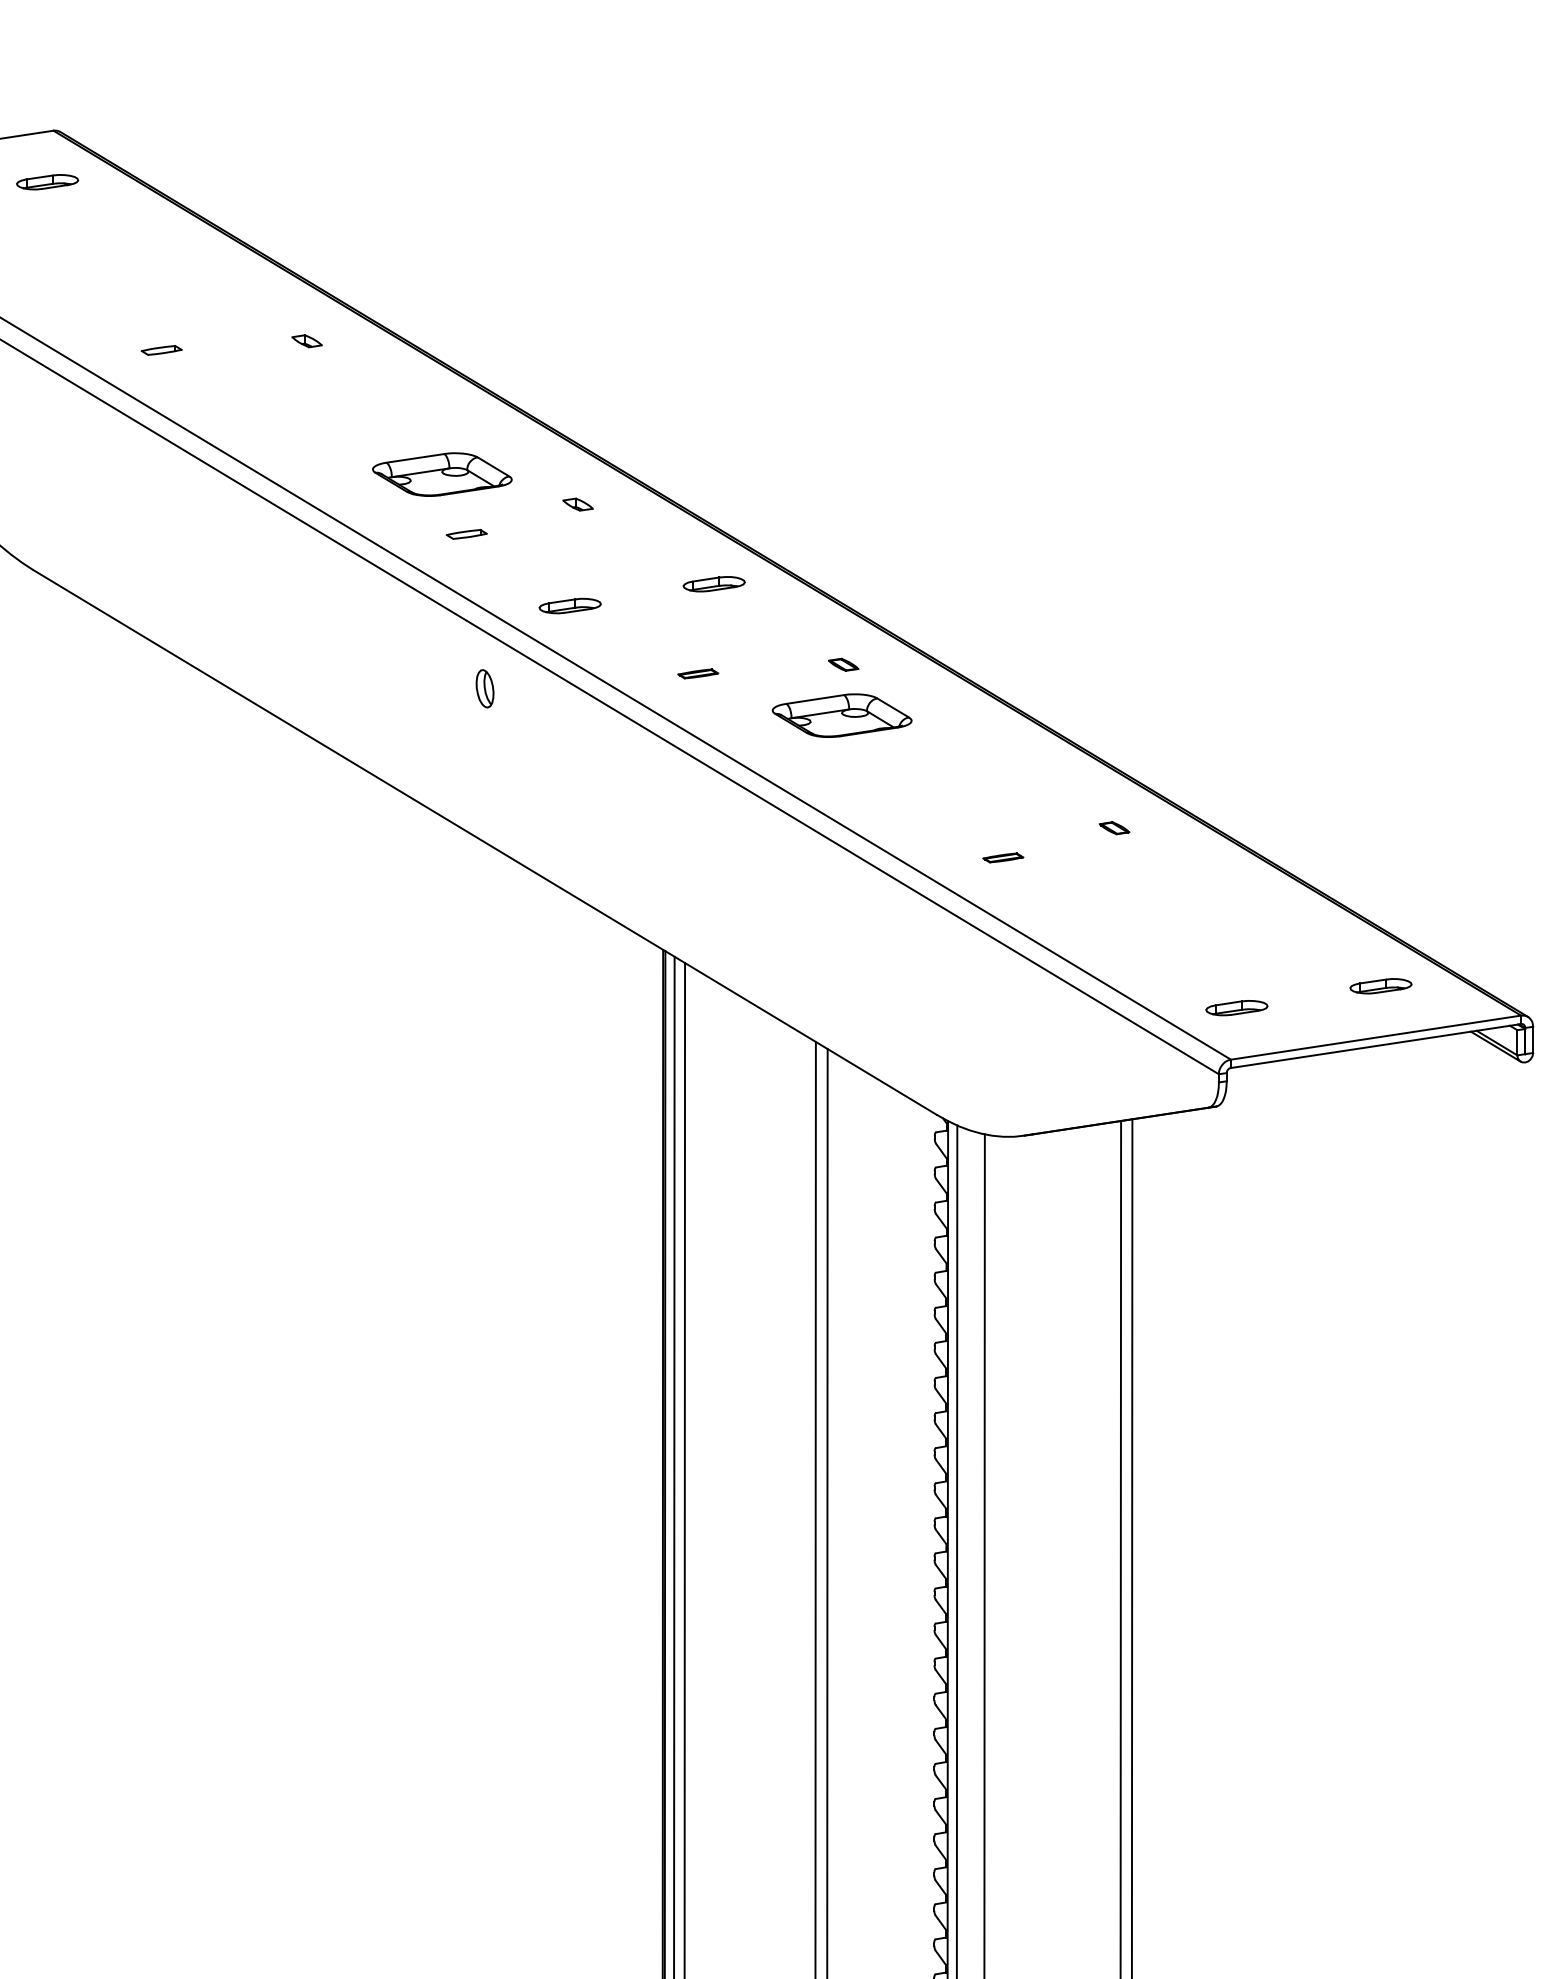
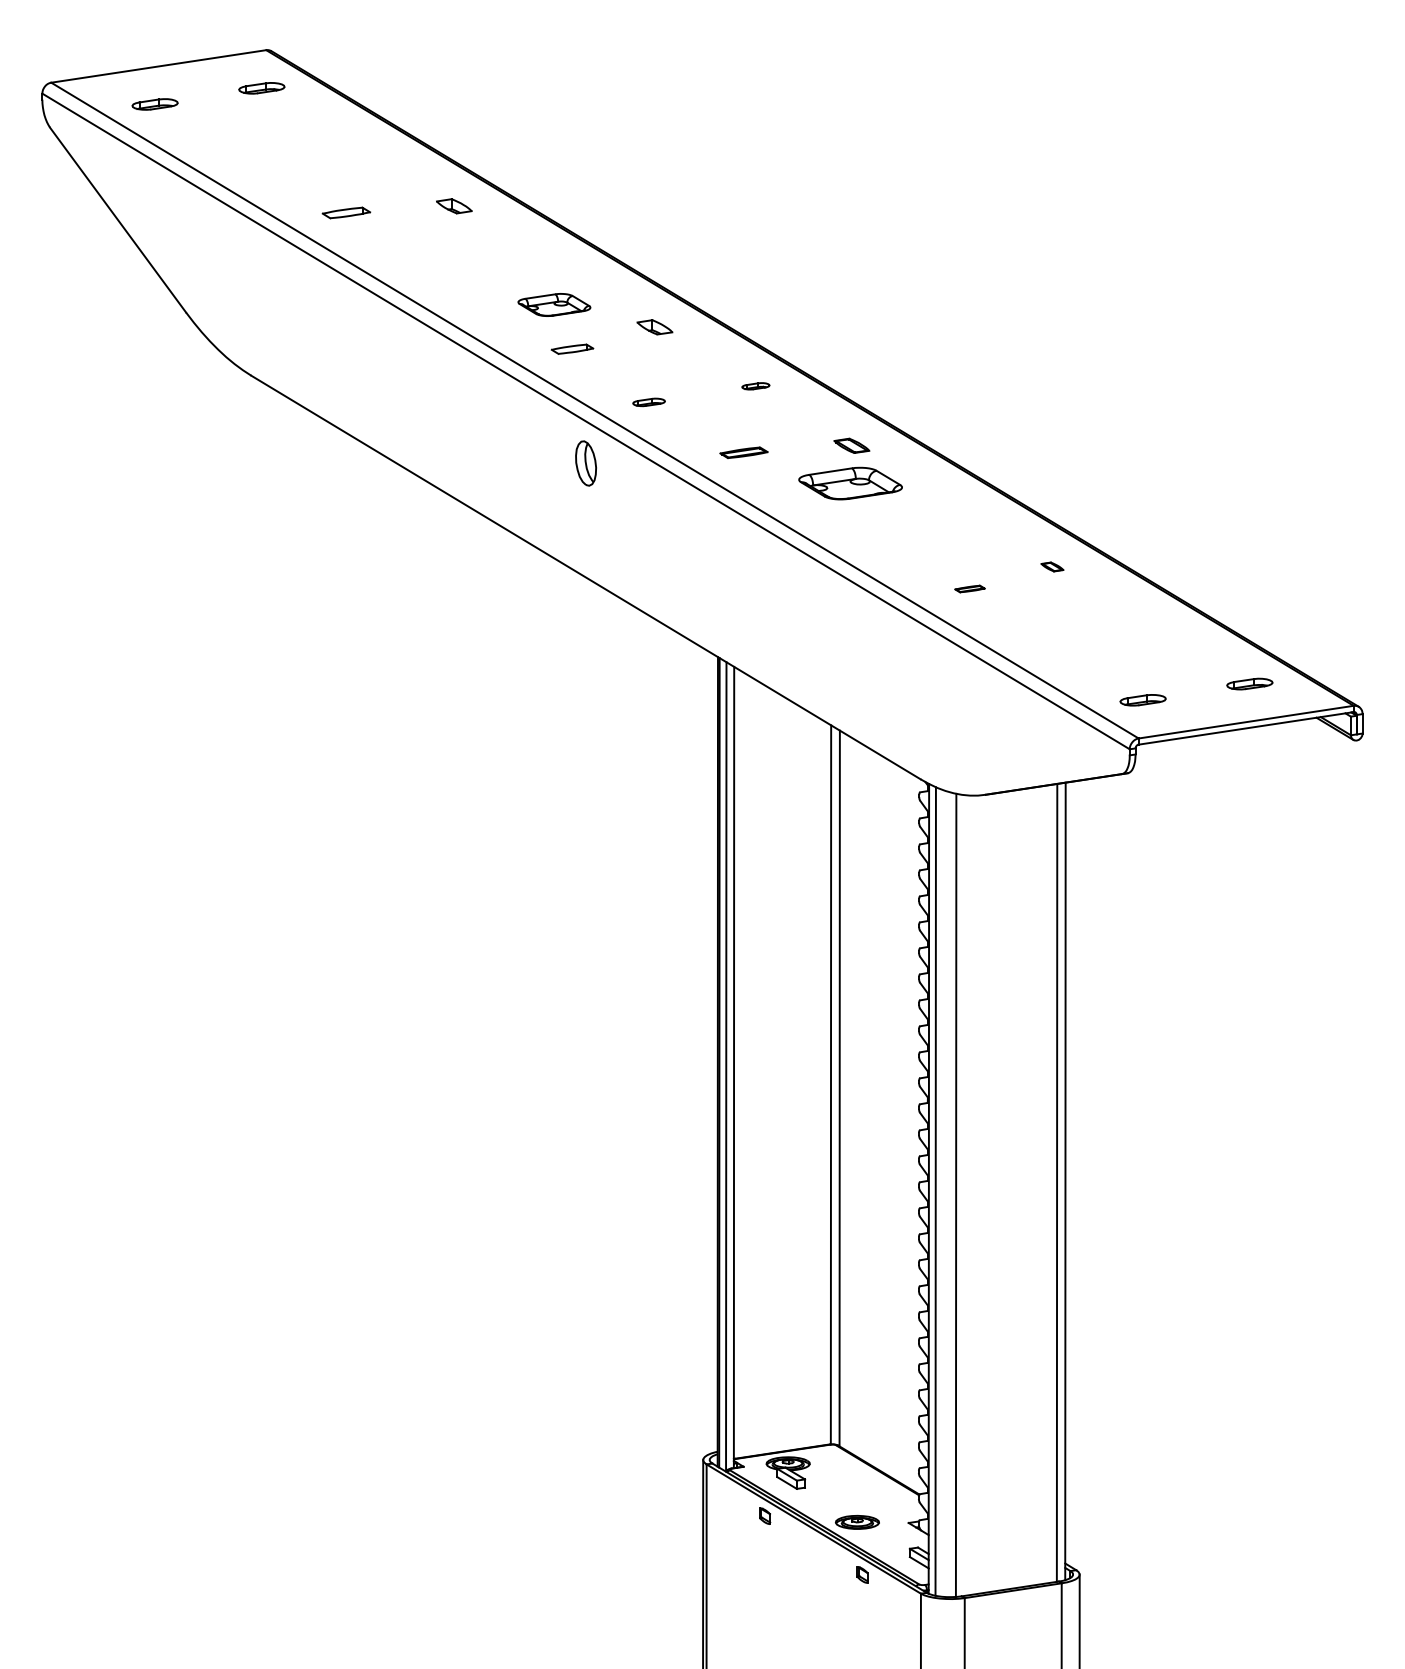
part: (306, 340) -> (453, 205), size x1.6
part: (161, 349) -> (346, 212), size x1.6
part: (442, 473) -> (554, 304), size x0.7
part: (577, 503) -> (654, 326), size x1.6
part: (466, 534) -> (572, 349), size x1.4
part: (713, 584) -> (755, 386), size x0.6
part: (569, 606) -> (648, 402), size x0.7
part: (843, 664) -> (851, 445), size x1.6
part: (697, 673) -> (743, 452), size x1.6
part: (484, 688) -> (585, 463), size x1.6

